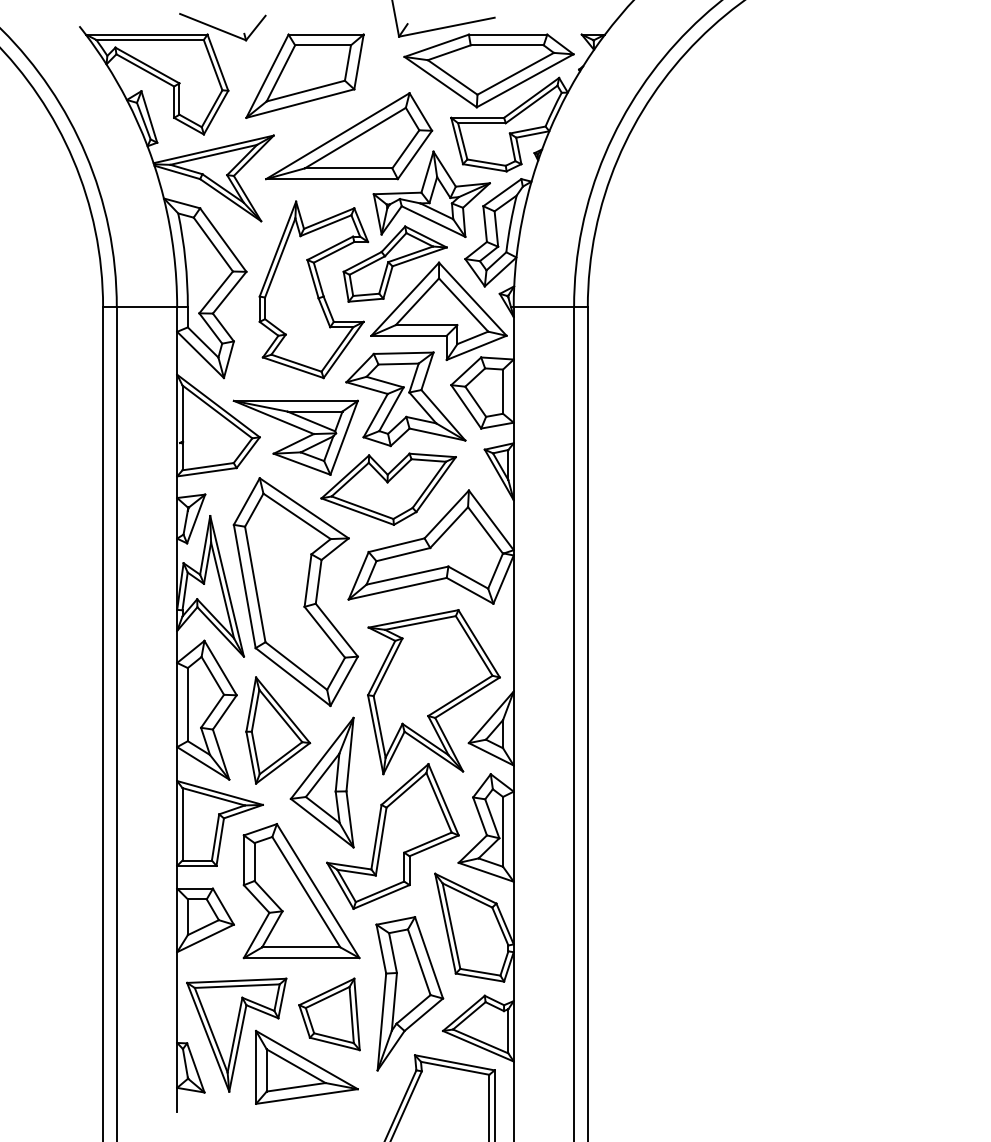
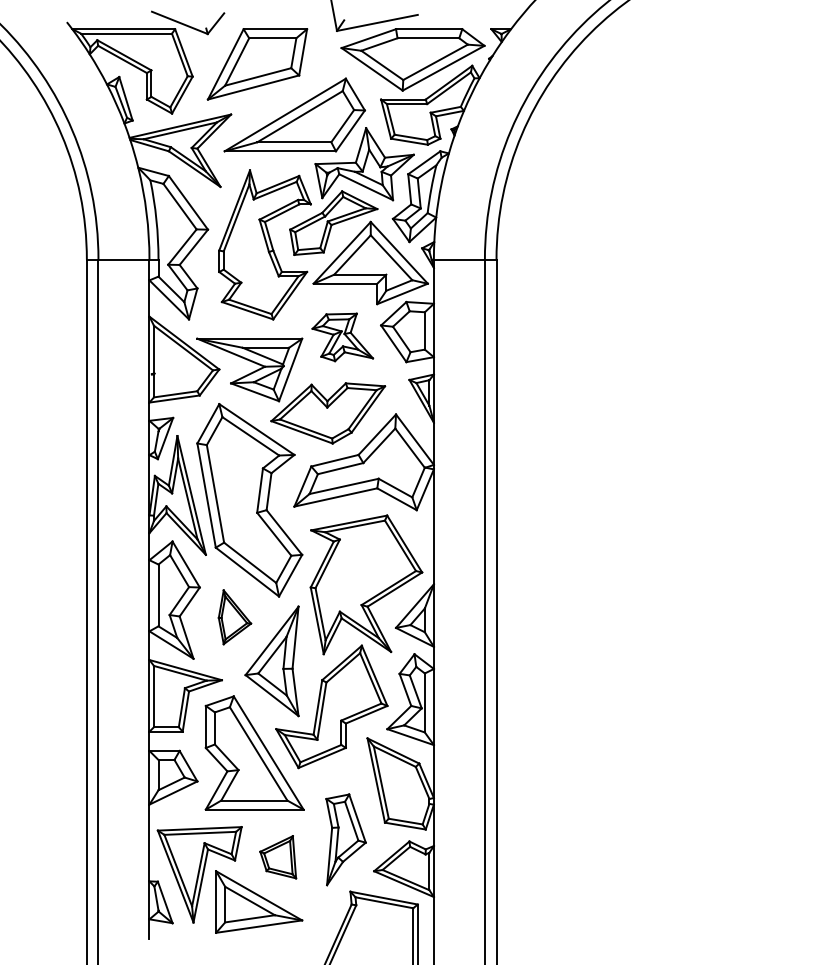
part: (405, 399) -> (342, 337), size x0.6
part: (278, 730) -> (235, 617), size x0.6
part: (409, 993) -> (345, 839), size x0.7
part: (329, 1014) -> (278, 857), size x0.7

